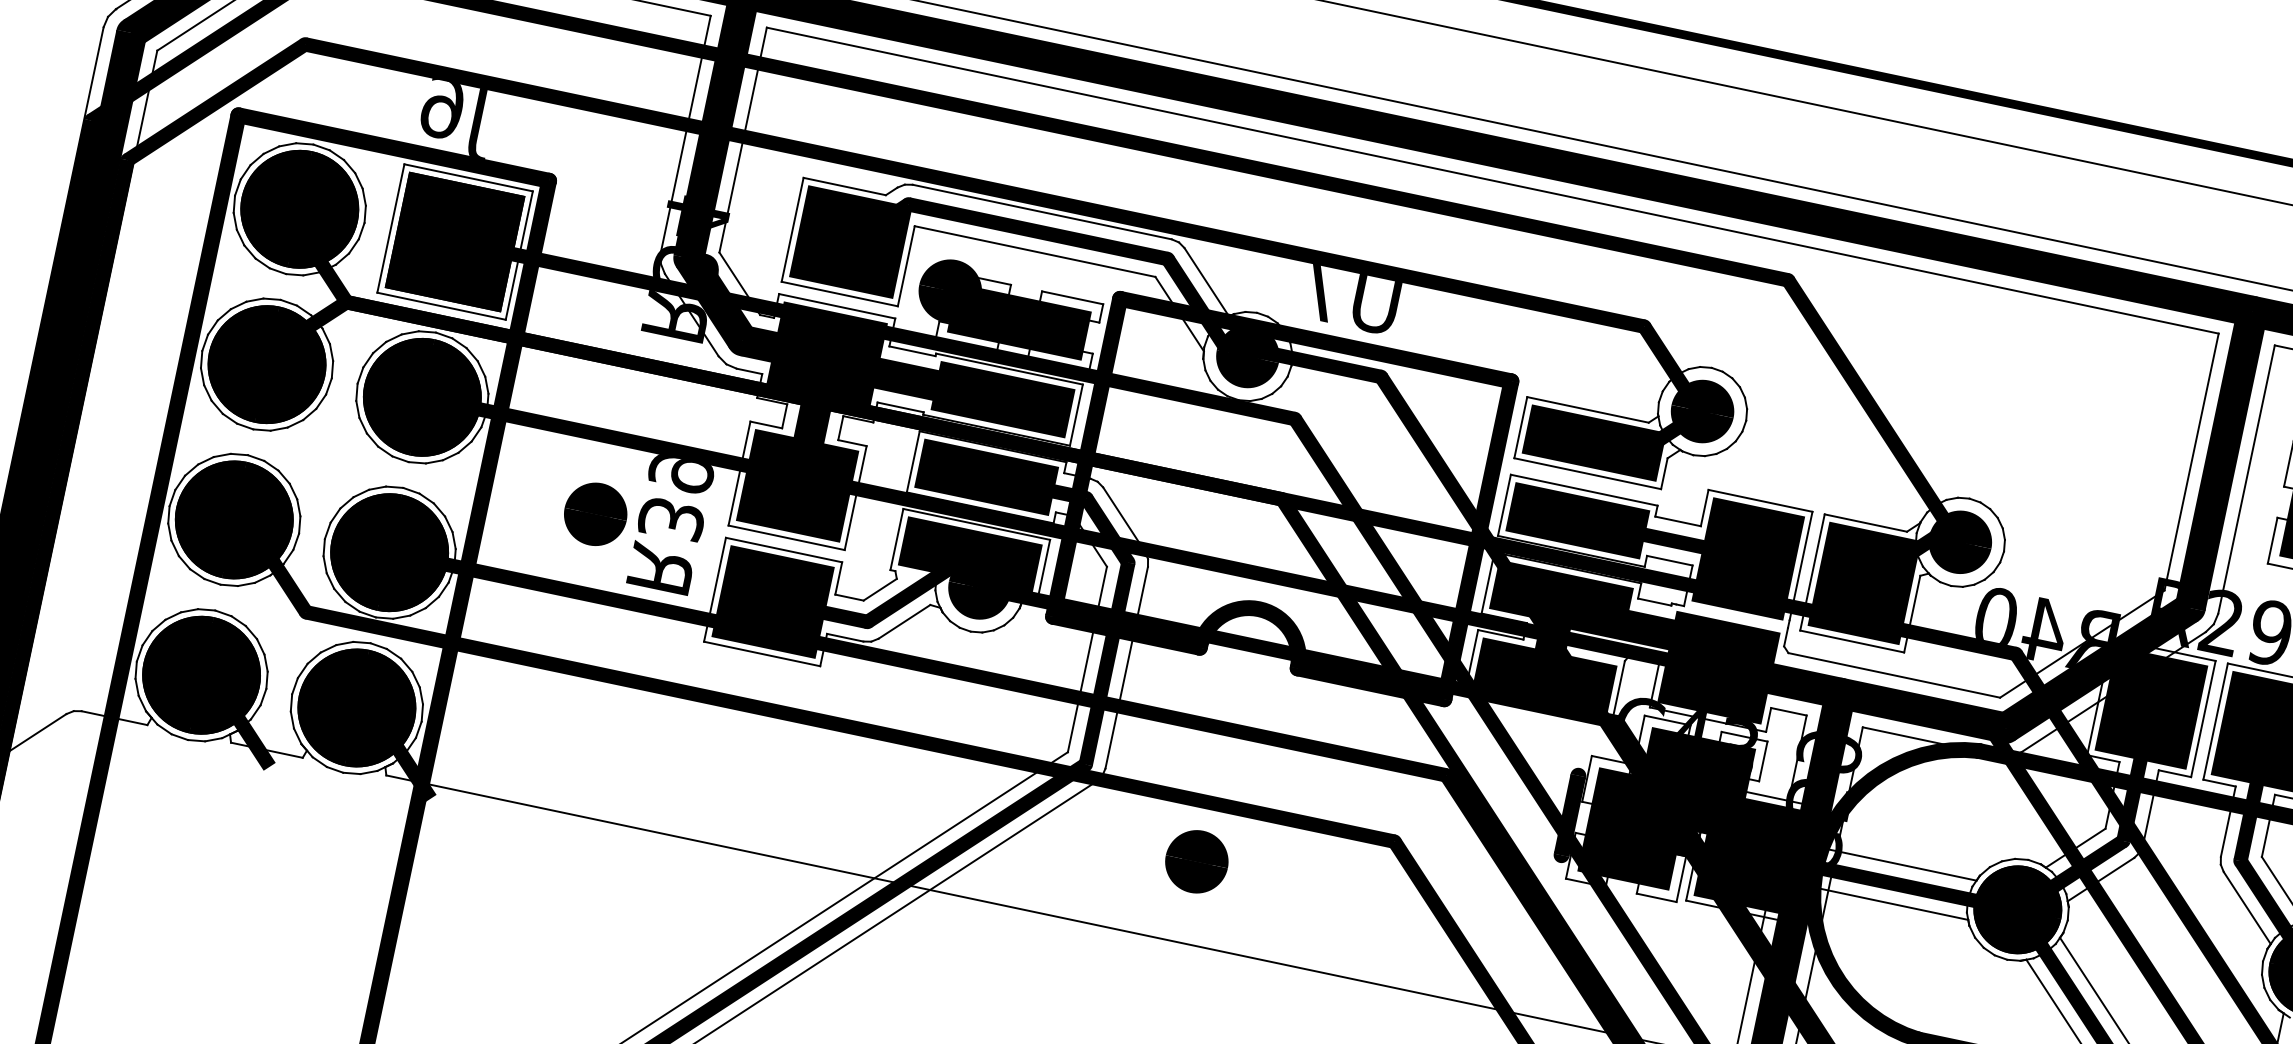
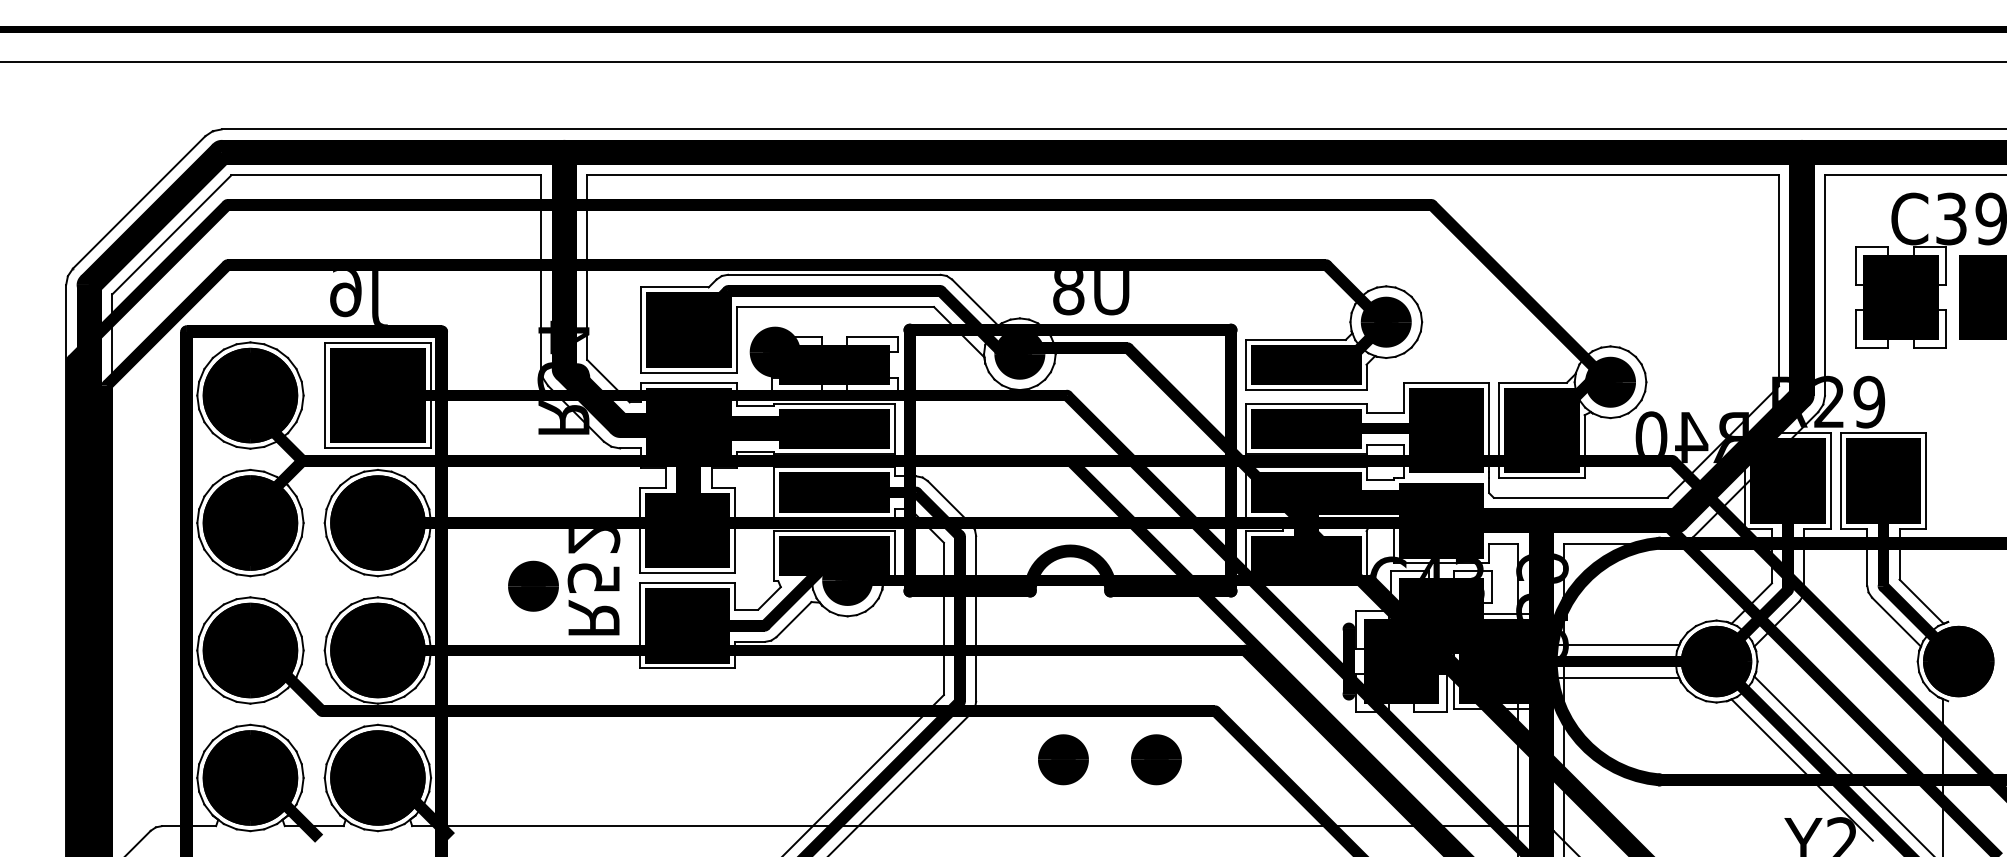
text: (1322, 294) -> (1068, 293), U7 -> U8
text: (675, 498) -> (593, 560), R39 -> R52
part: (1310, 885) -> (1156, 759), added

